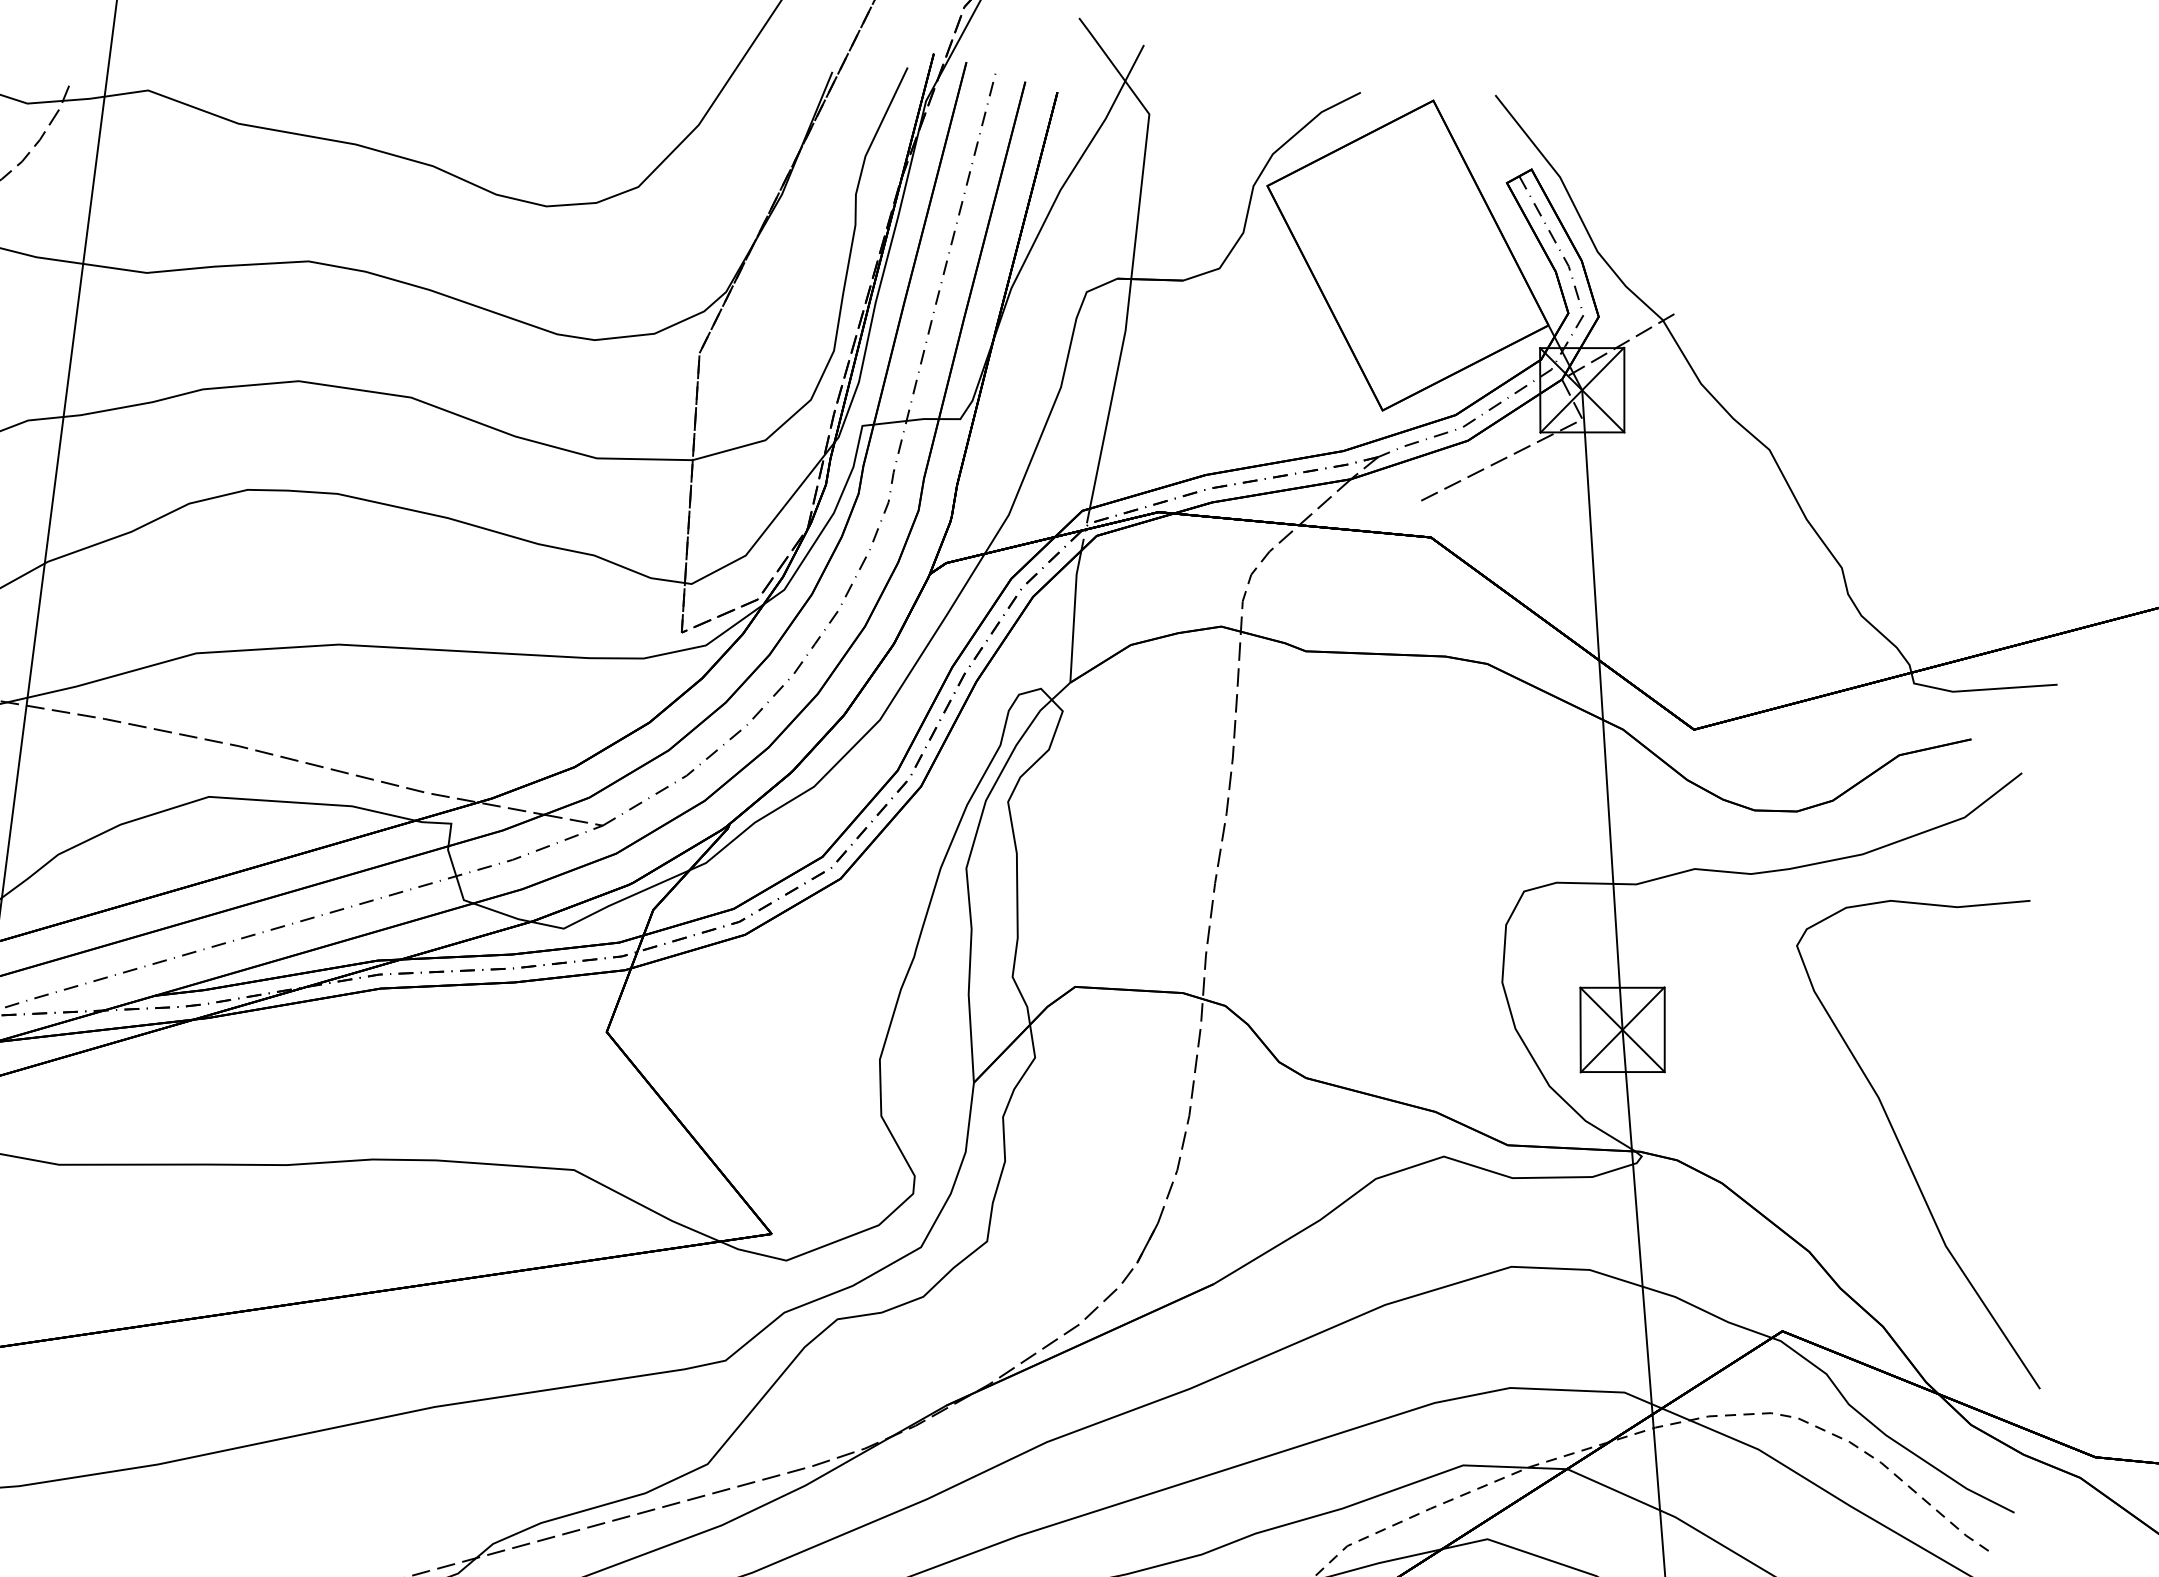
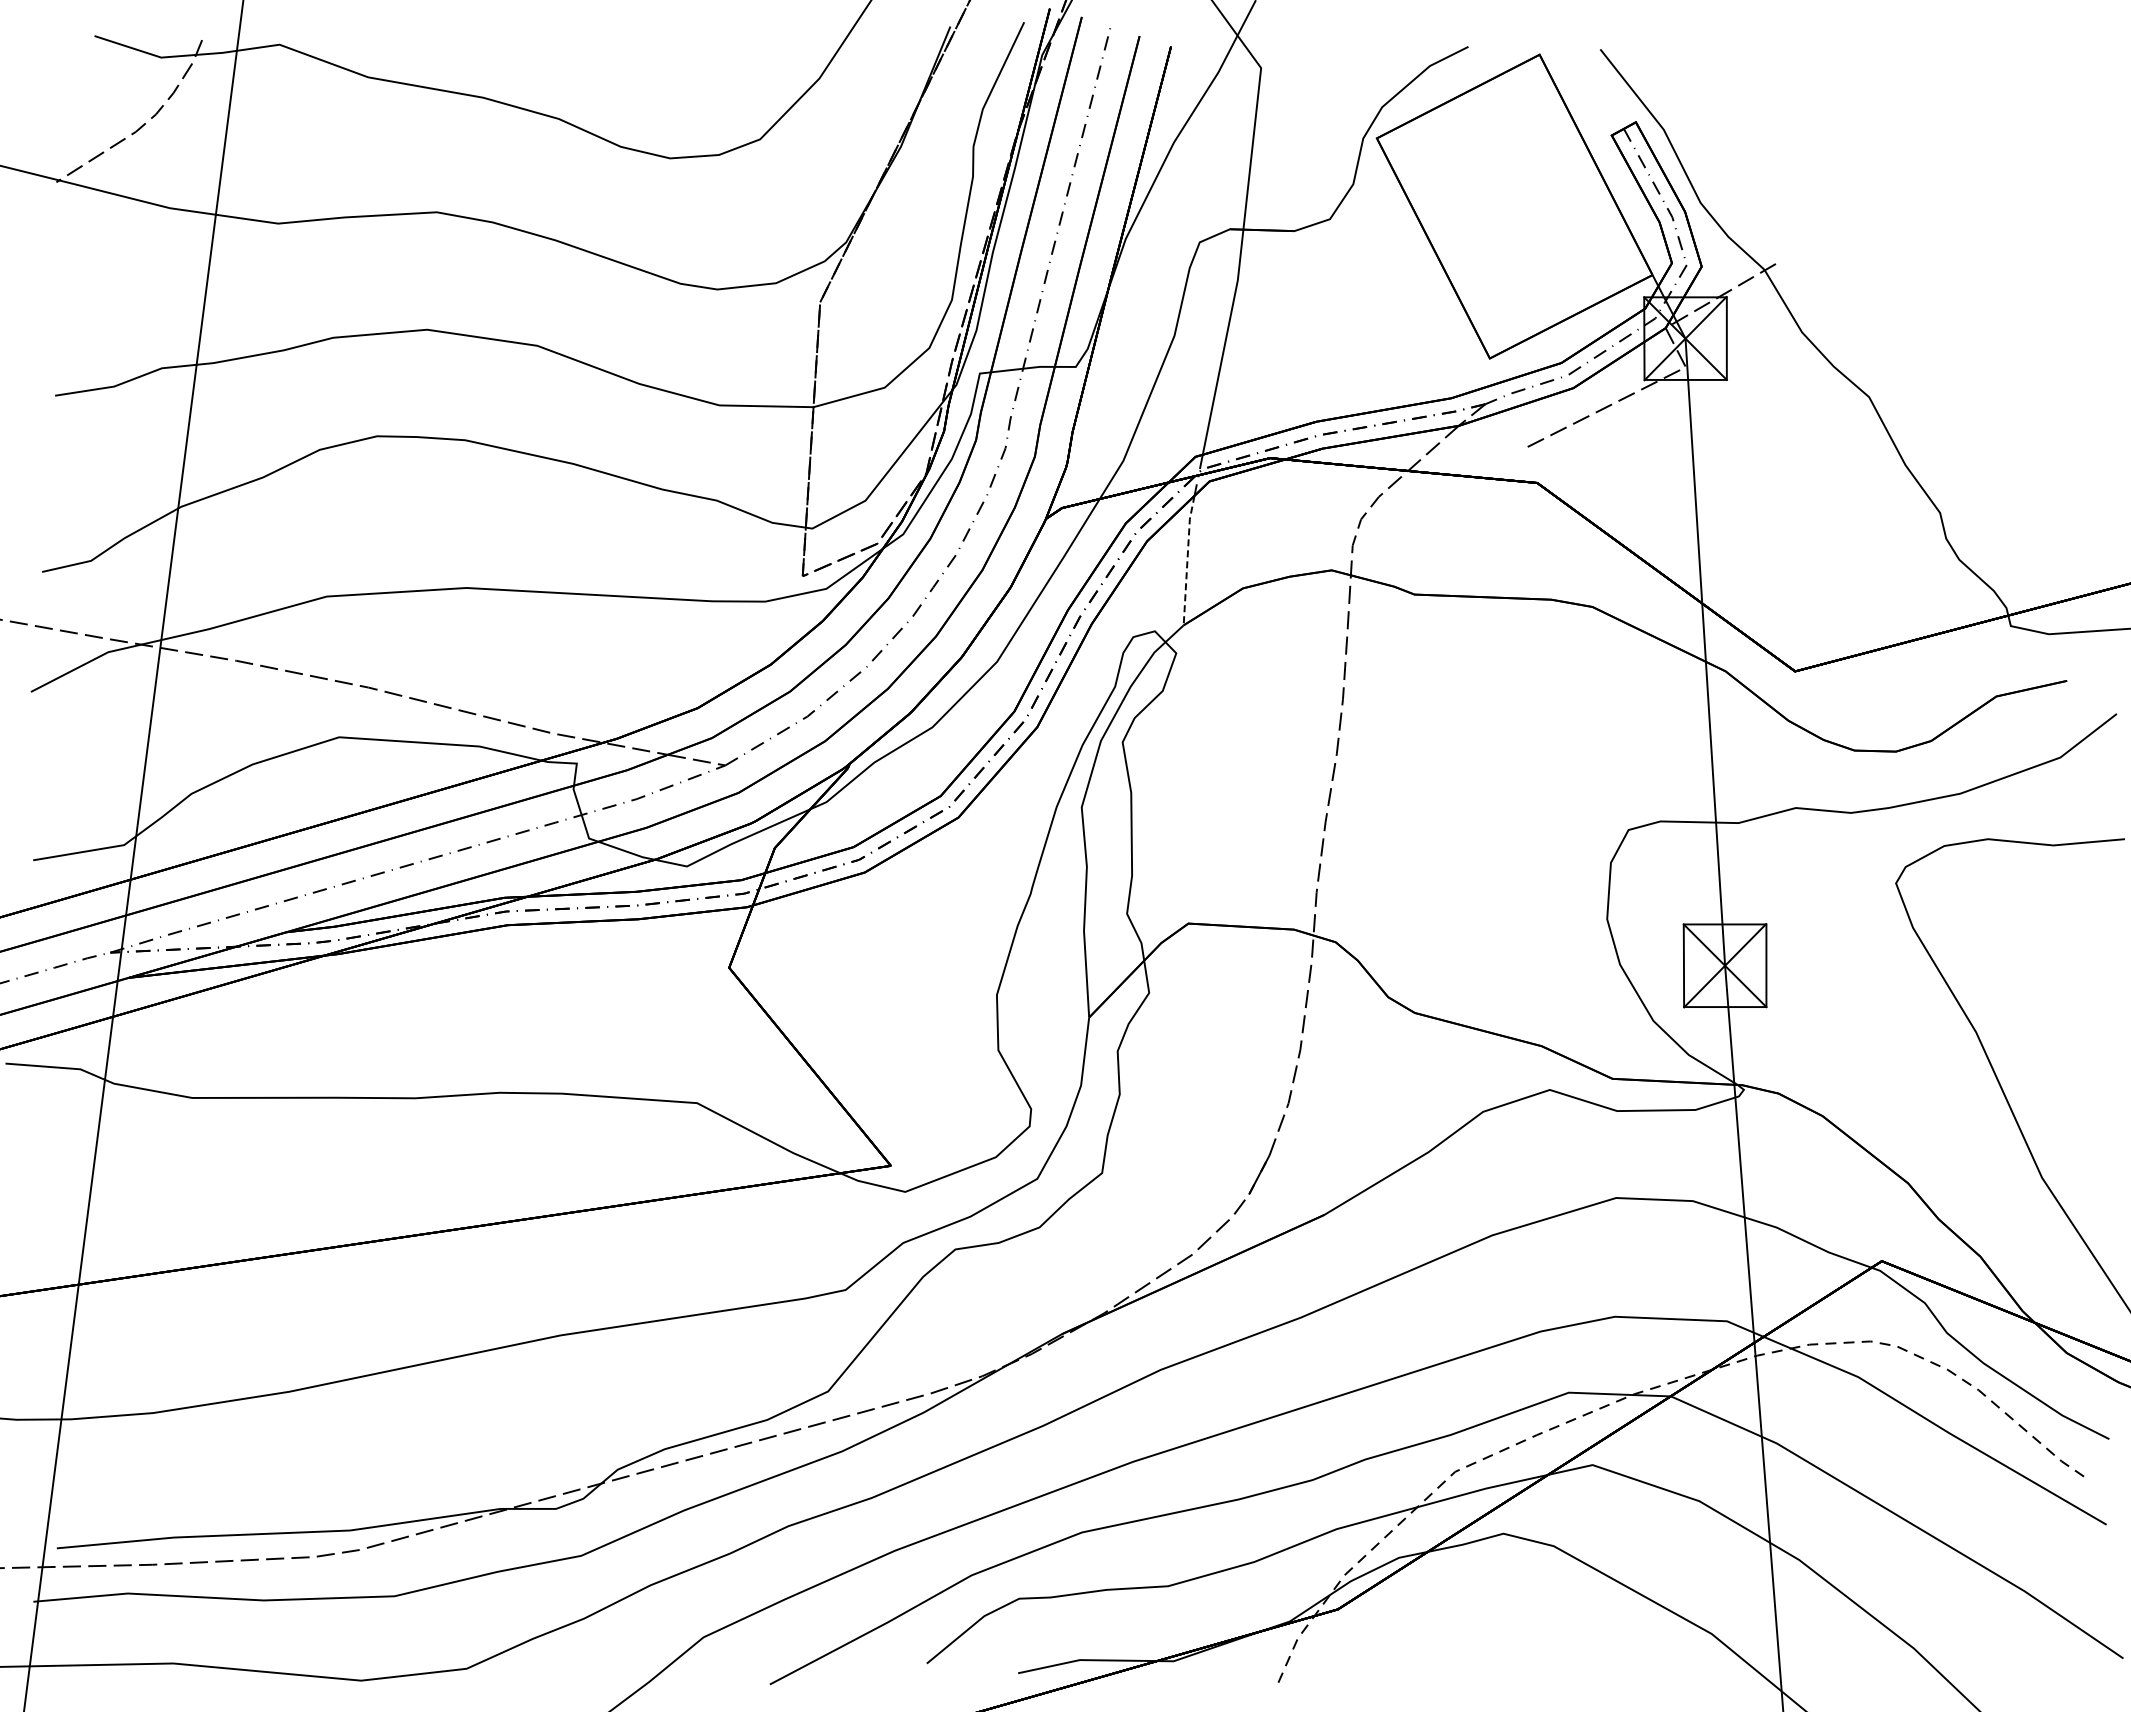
line: (1074, 615) -> (1187, 559), solid -> dashed

